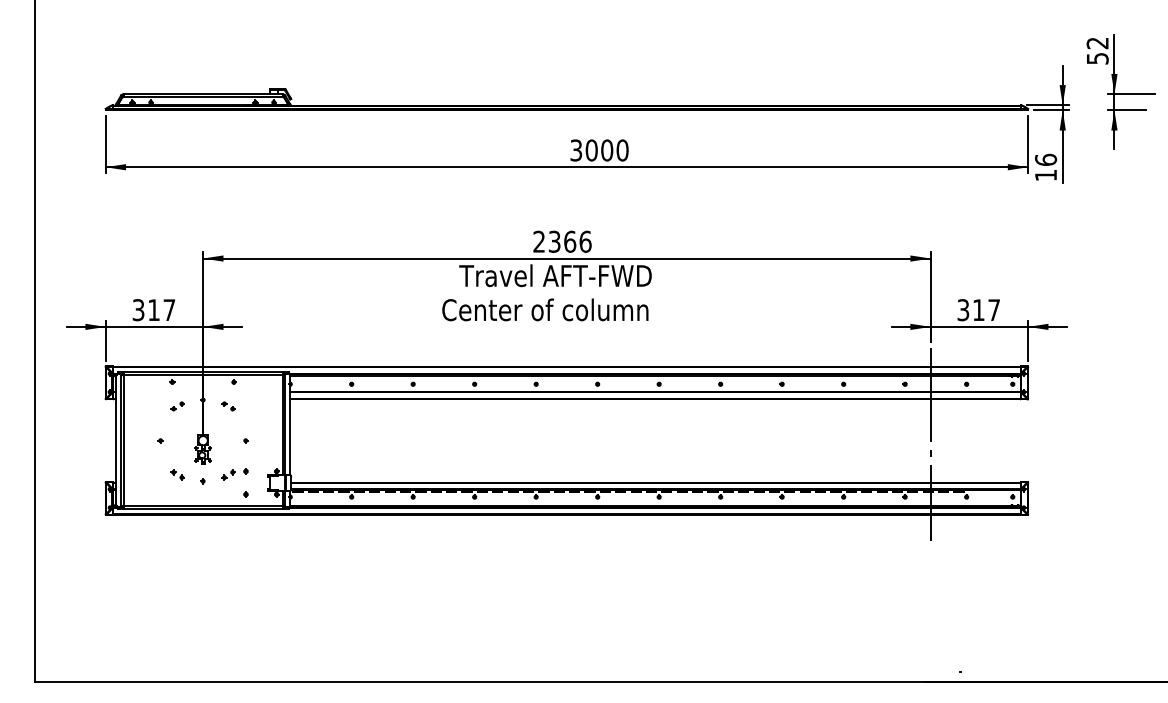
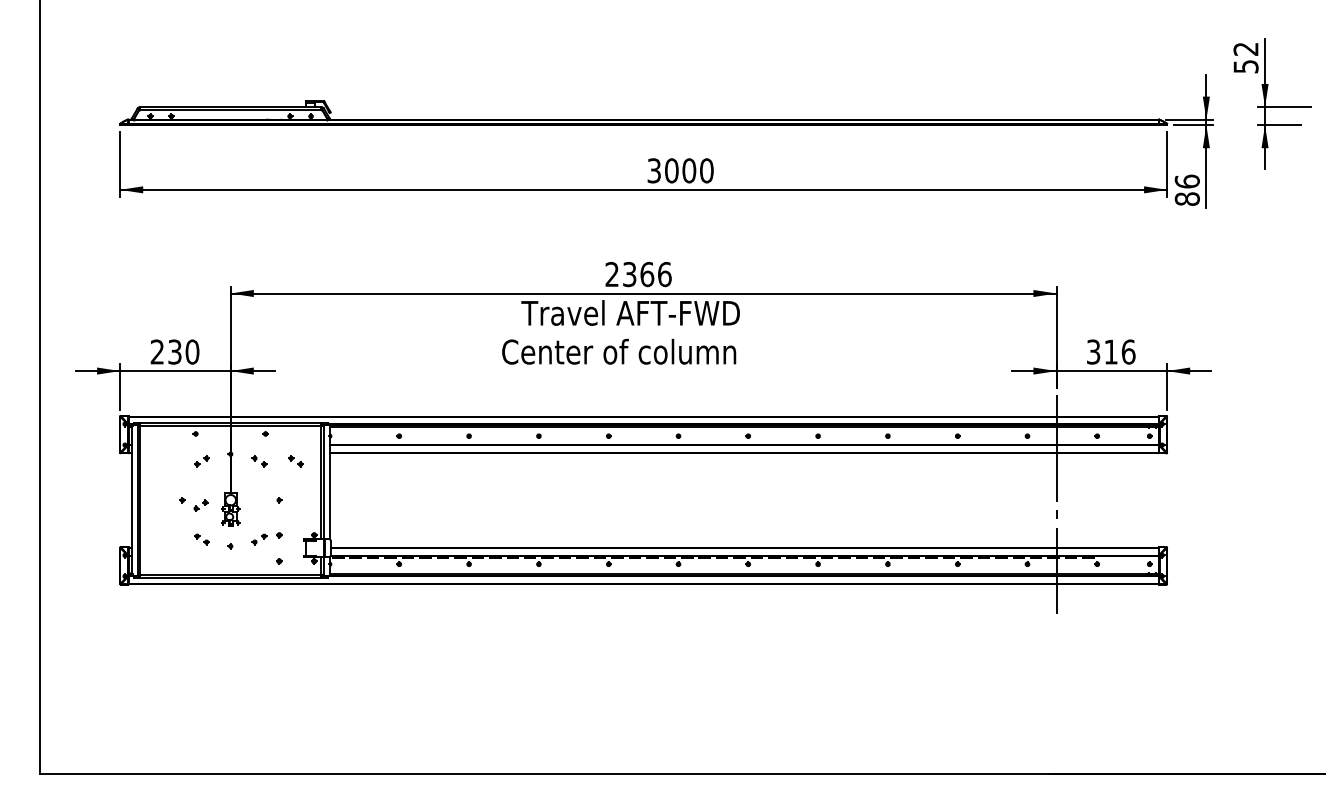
text: (1045, 175) -> (1186, 199), 16 -> 86
text: (153, 310) -> (174, 352), 317 -> 230
text: (994, 310) -> (1128, 352), 317 -> 316
part: (260, 406) -> (295, 461), added
part: (176, 445) -> (200, 505), added

